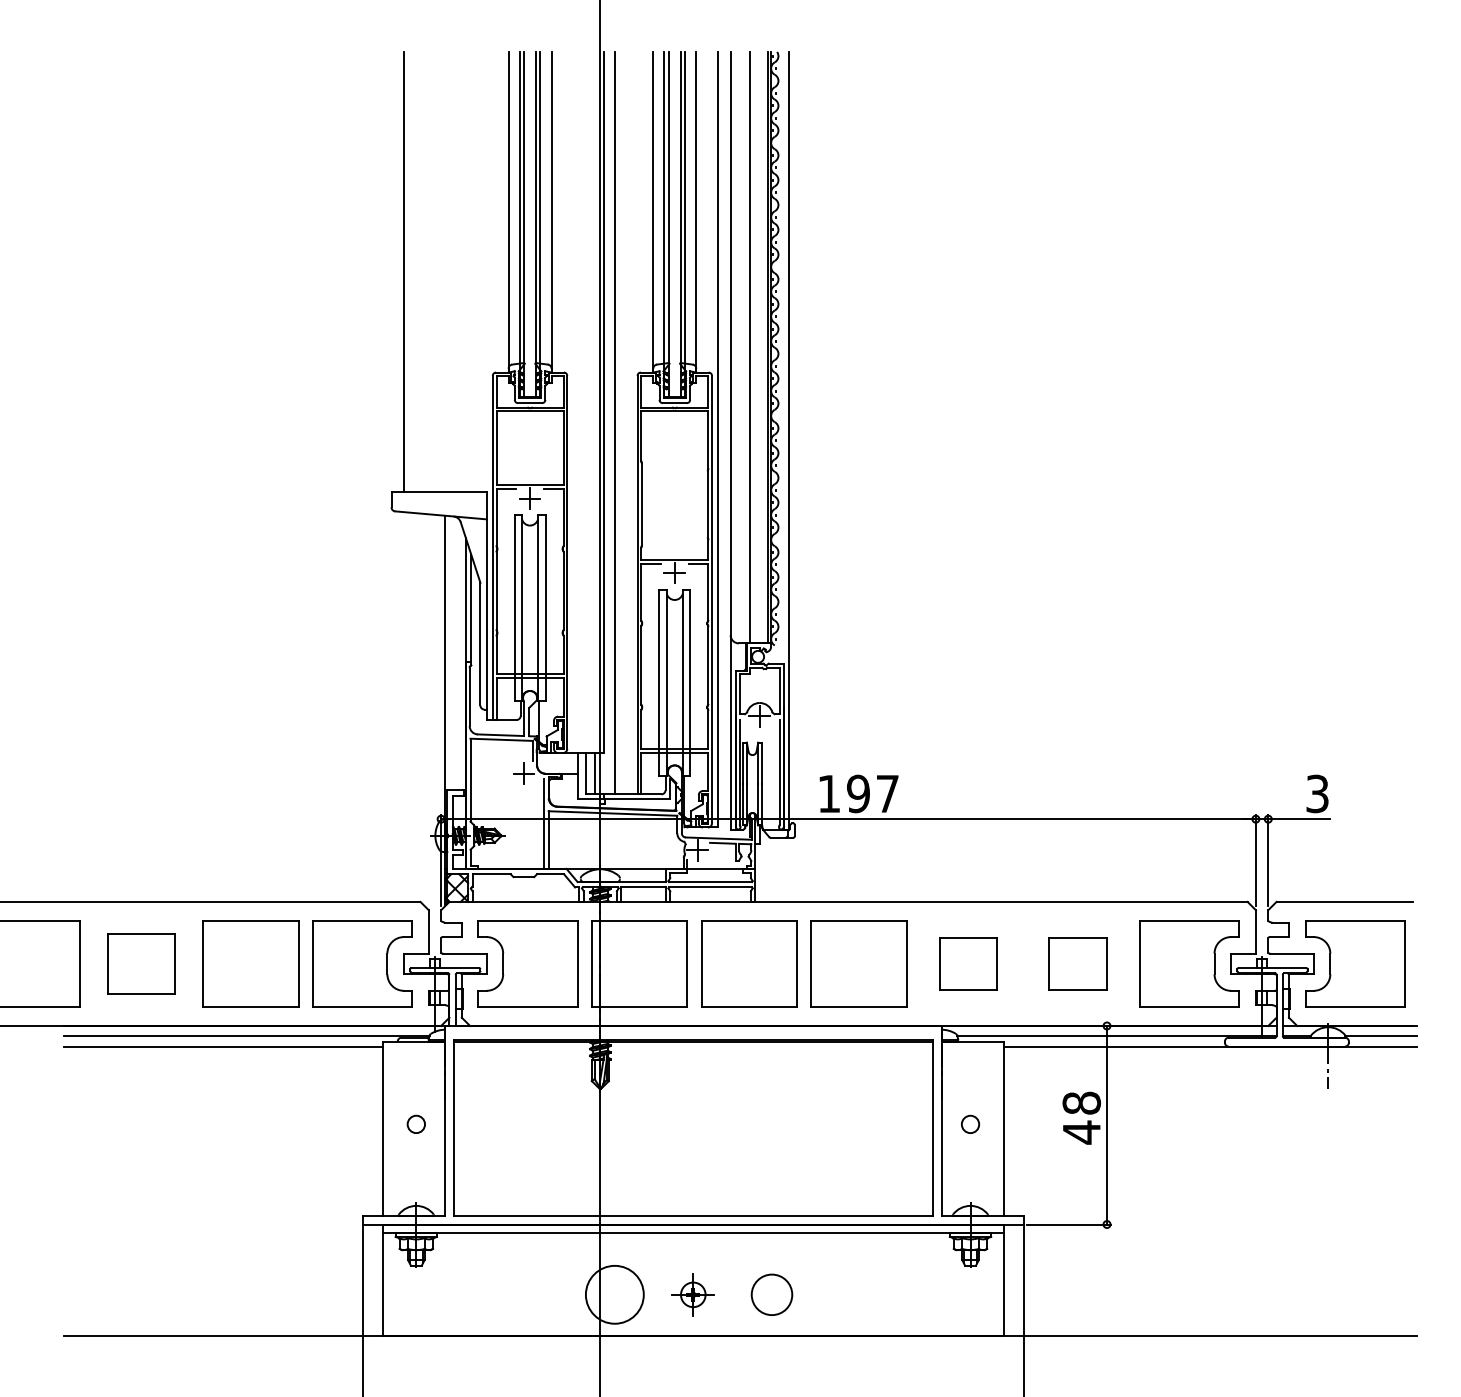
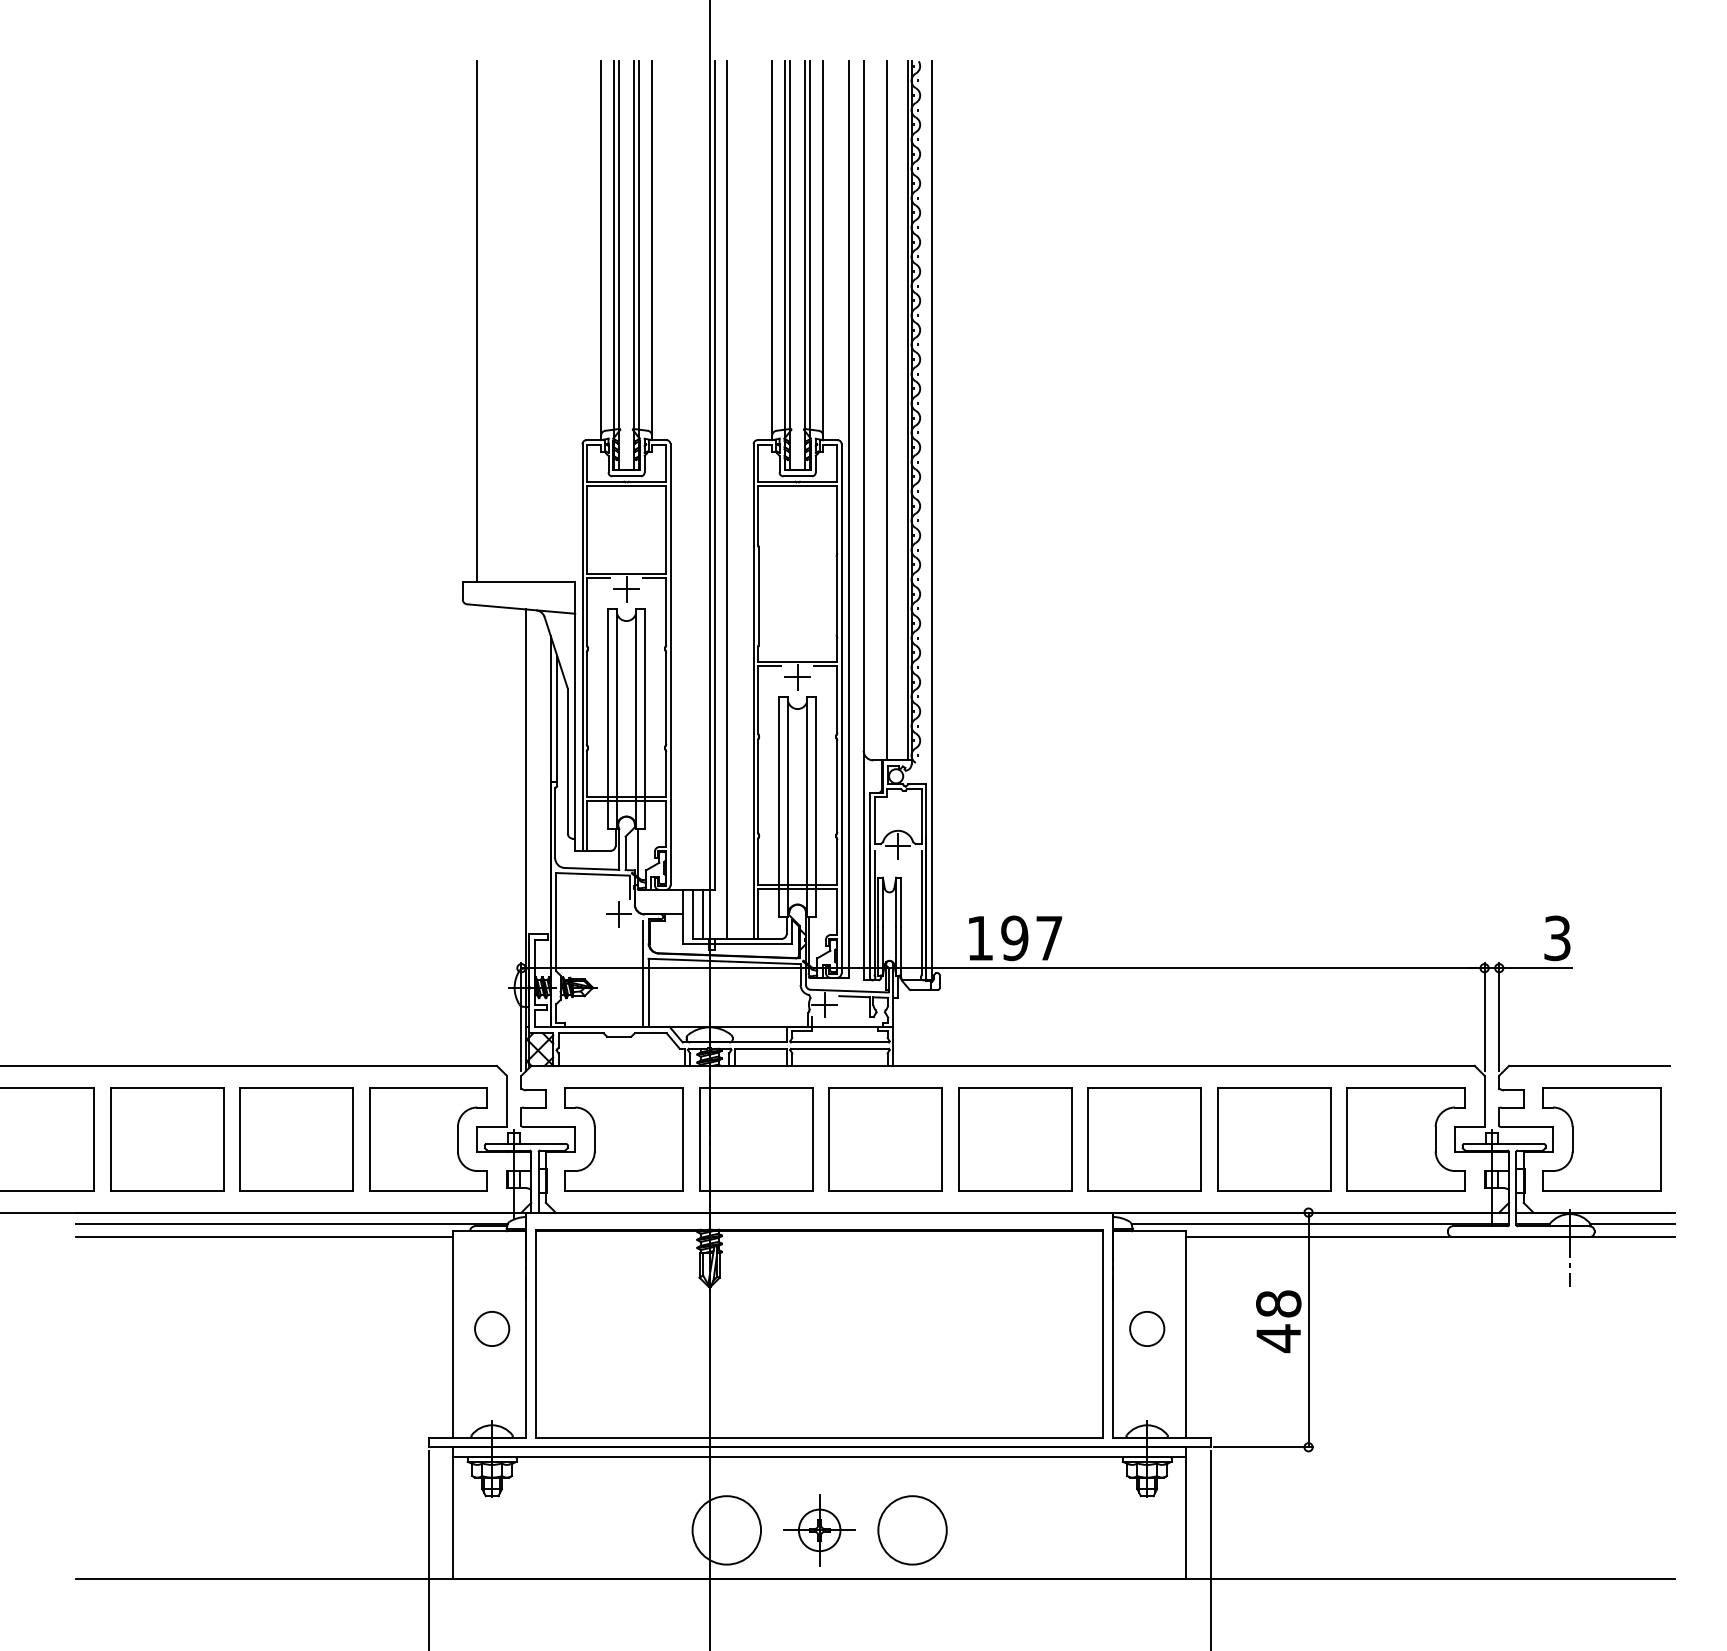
part: (141, 963) -> (167, 1138), size x1.43
part: (968, 963) -> (1144, 1138), size x1.67
part: (1077, 963) -> (1273, 1138), size x1.67
circle: (415, 1123) -> (491, 1327), size x1.67
circle: (970, 1124) -> (1147, 1329), size x1.67
part: (692, 1294) -> (818, 1530), size x1.43
circle: (771, 1294) -> (911, 1530), size x1.43

